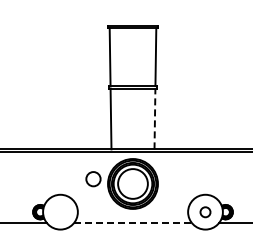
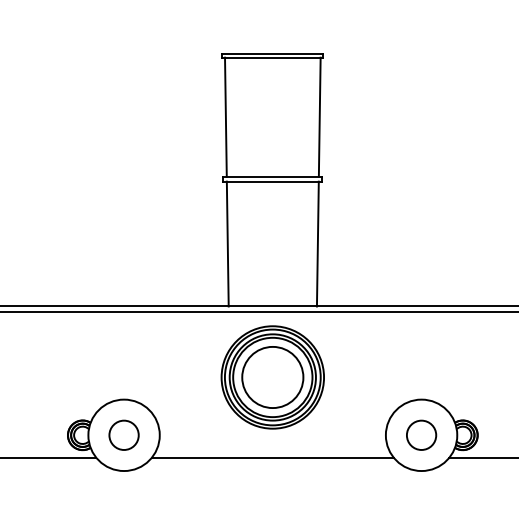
line: (154, 118) -> (316, 243), dashed -> solid
circle: (93, 179) -> (124, 435), moved
circle: (205, 212) -> (421, 435), size x1.43
line: (132, 223) -> (271, 458), dashed -> solid

